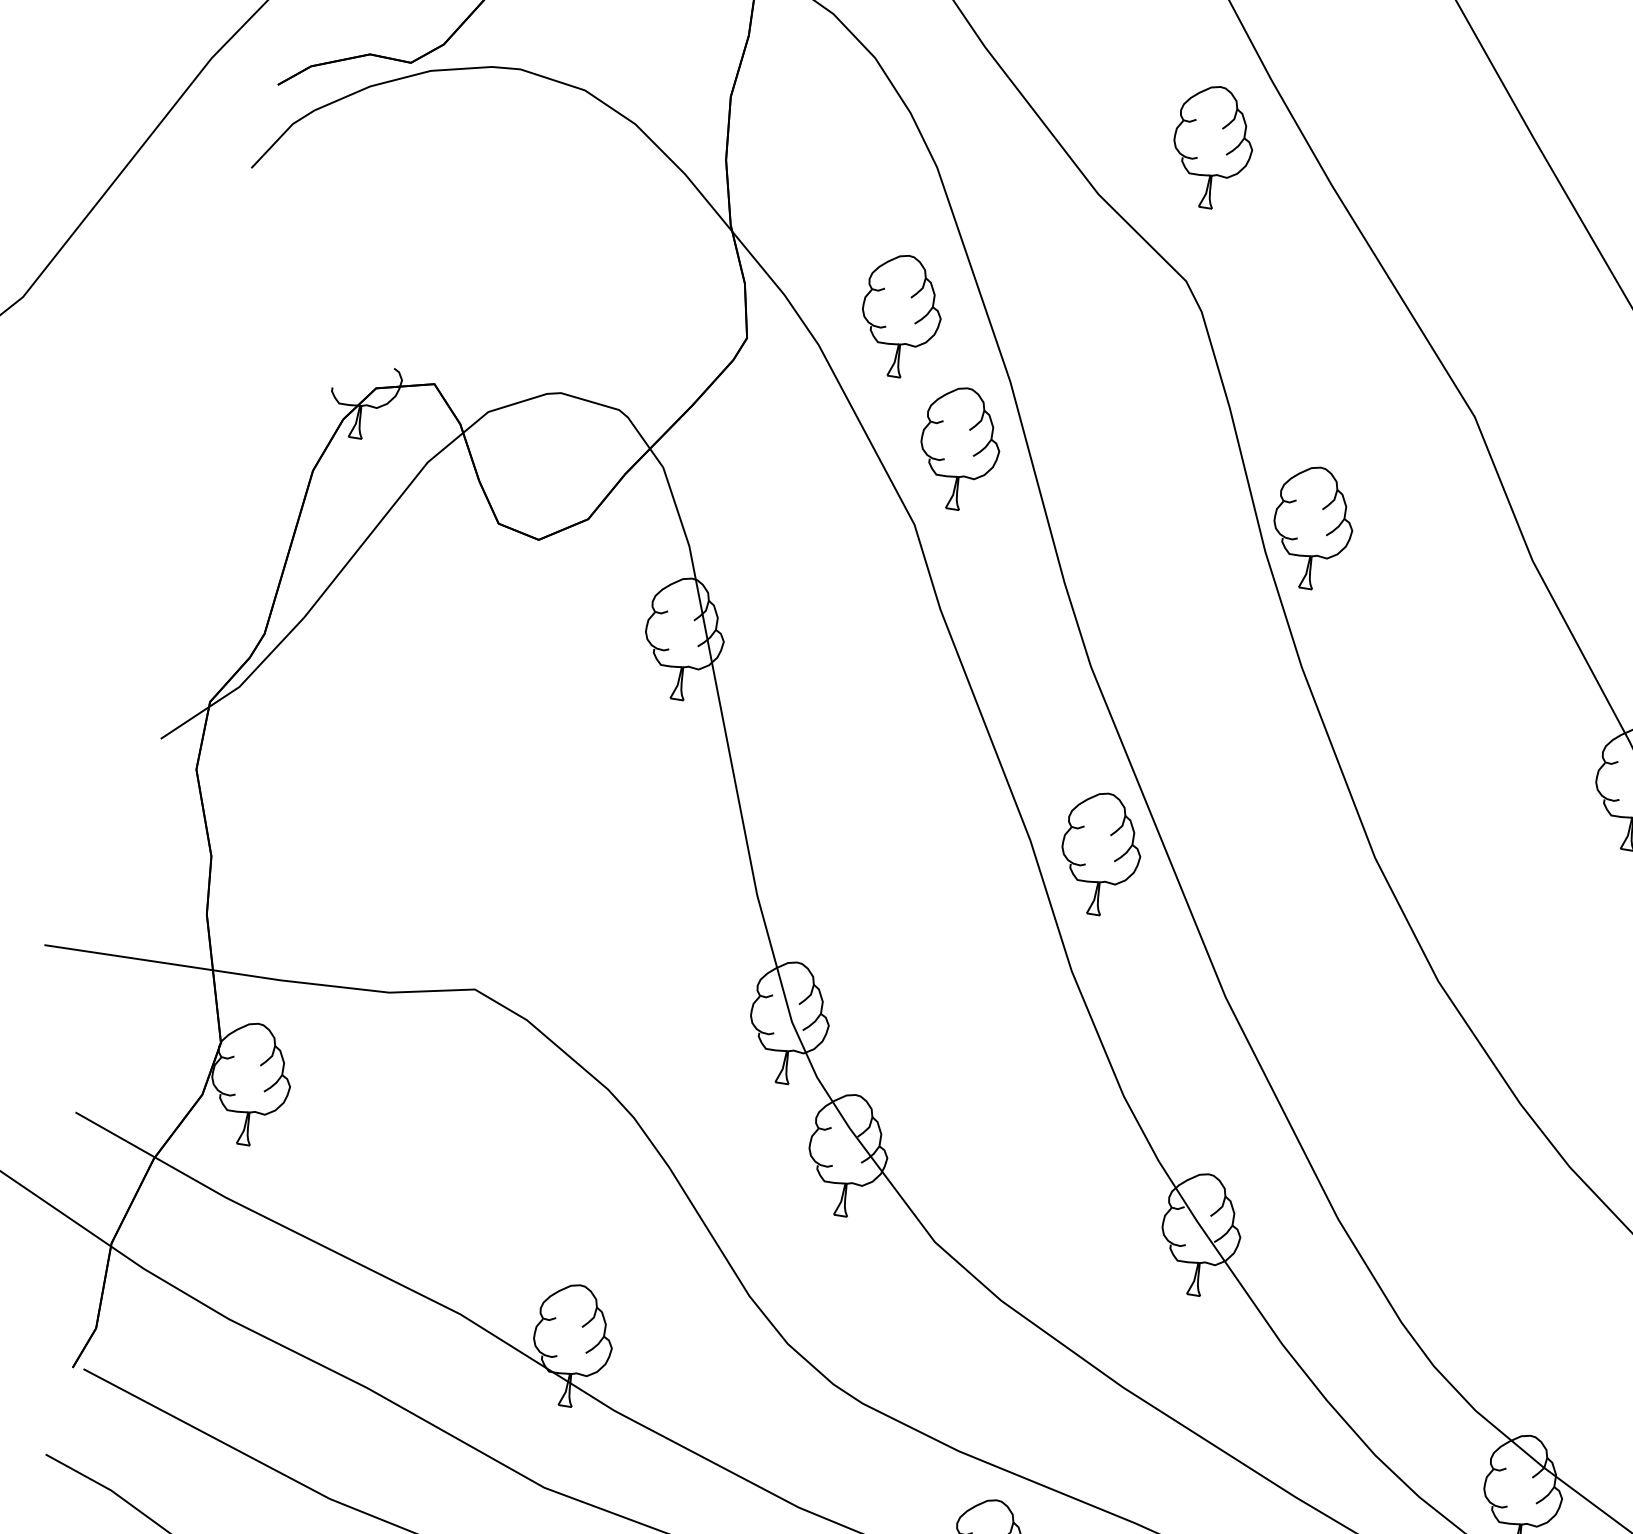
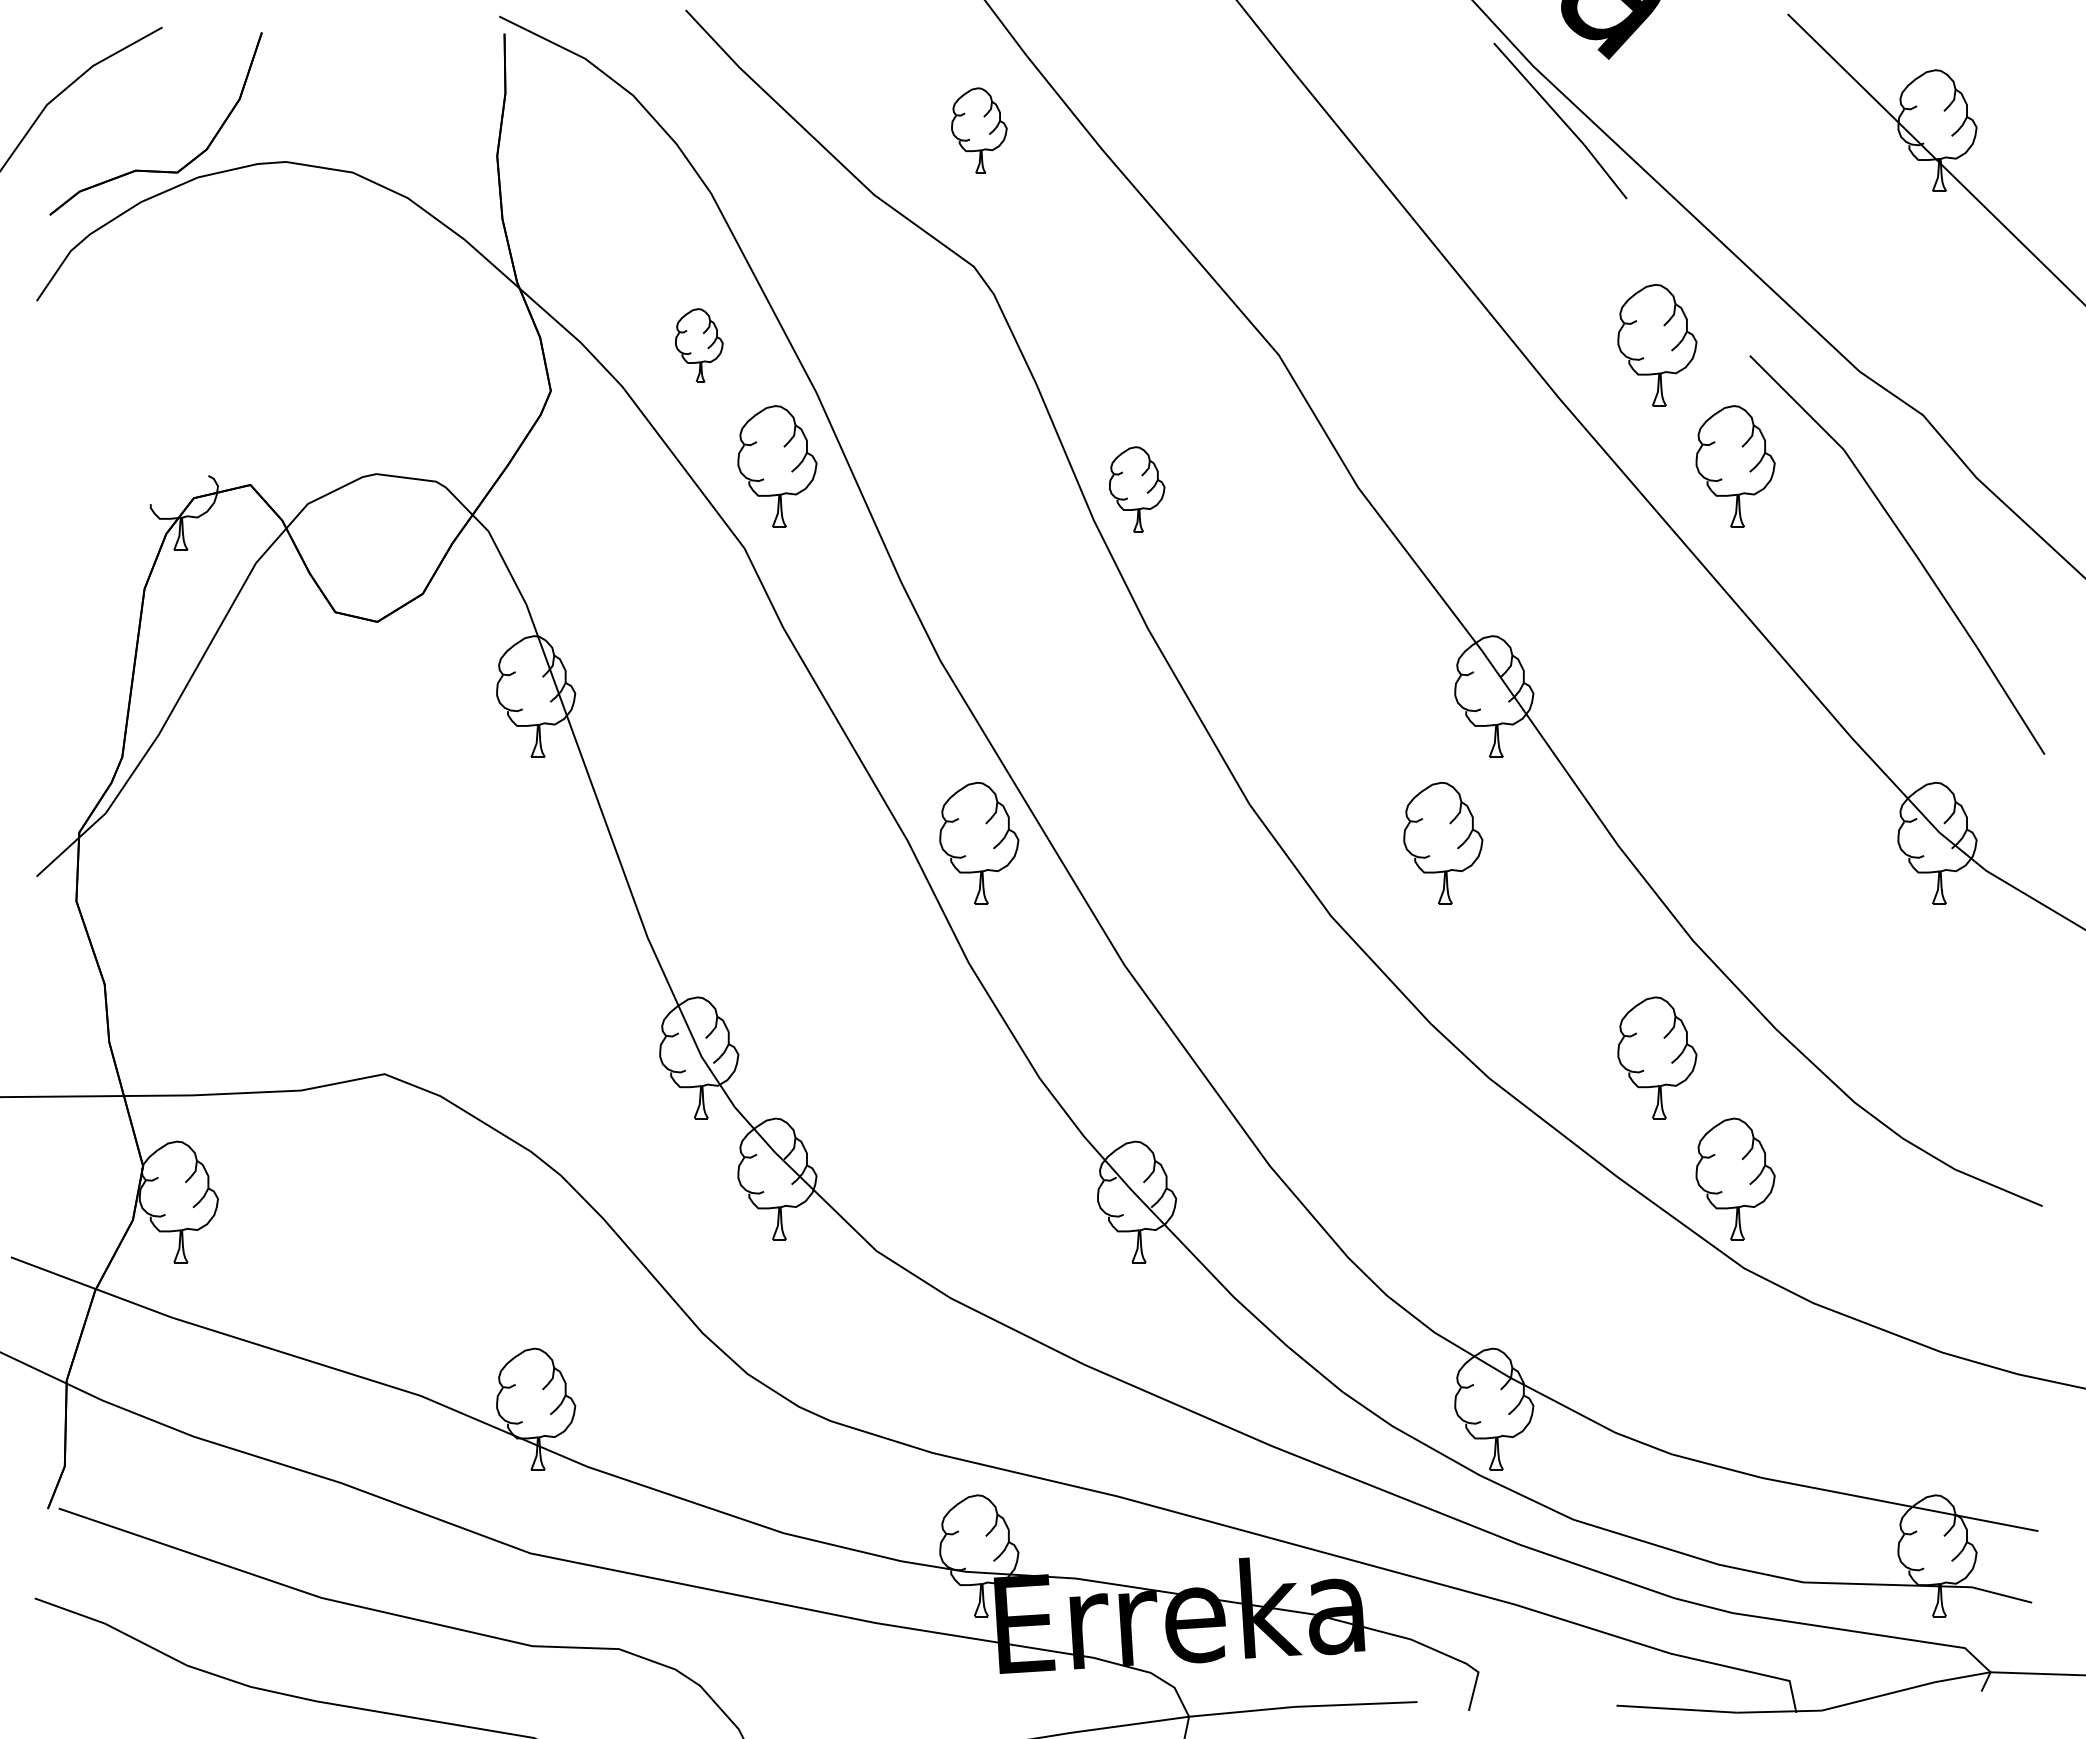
part: (1213, 147) -> (979, 130), size x0.7
part: (901, 316) -> (699, 345), size x0.6
part: (1313, 527) -> (1137, 489), size x0.7
part: (1561, 926) -> (1443, 842), added

